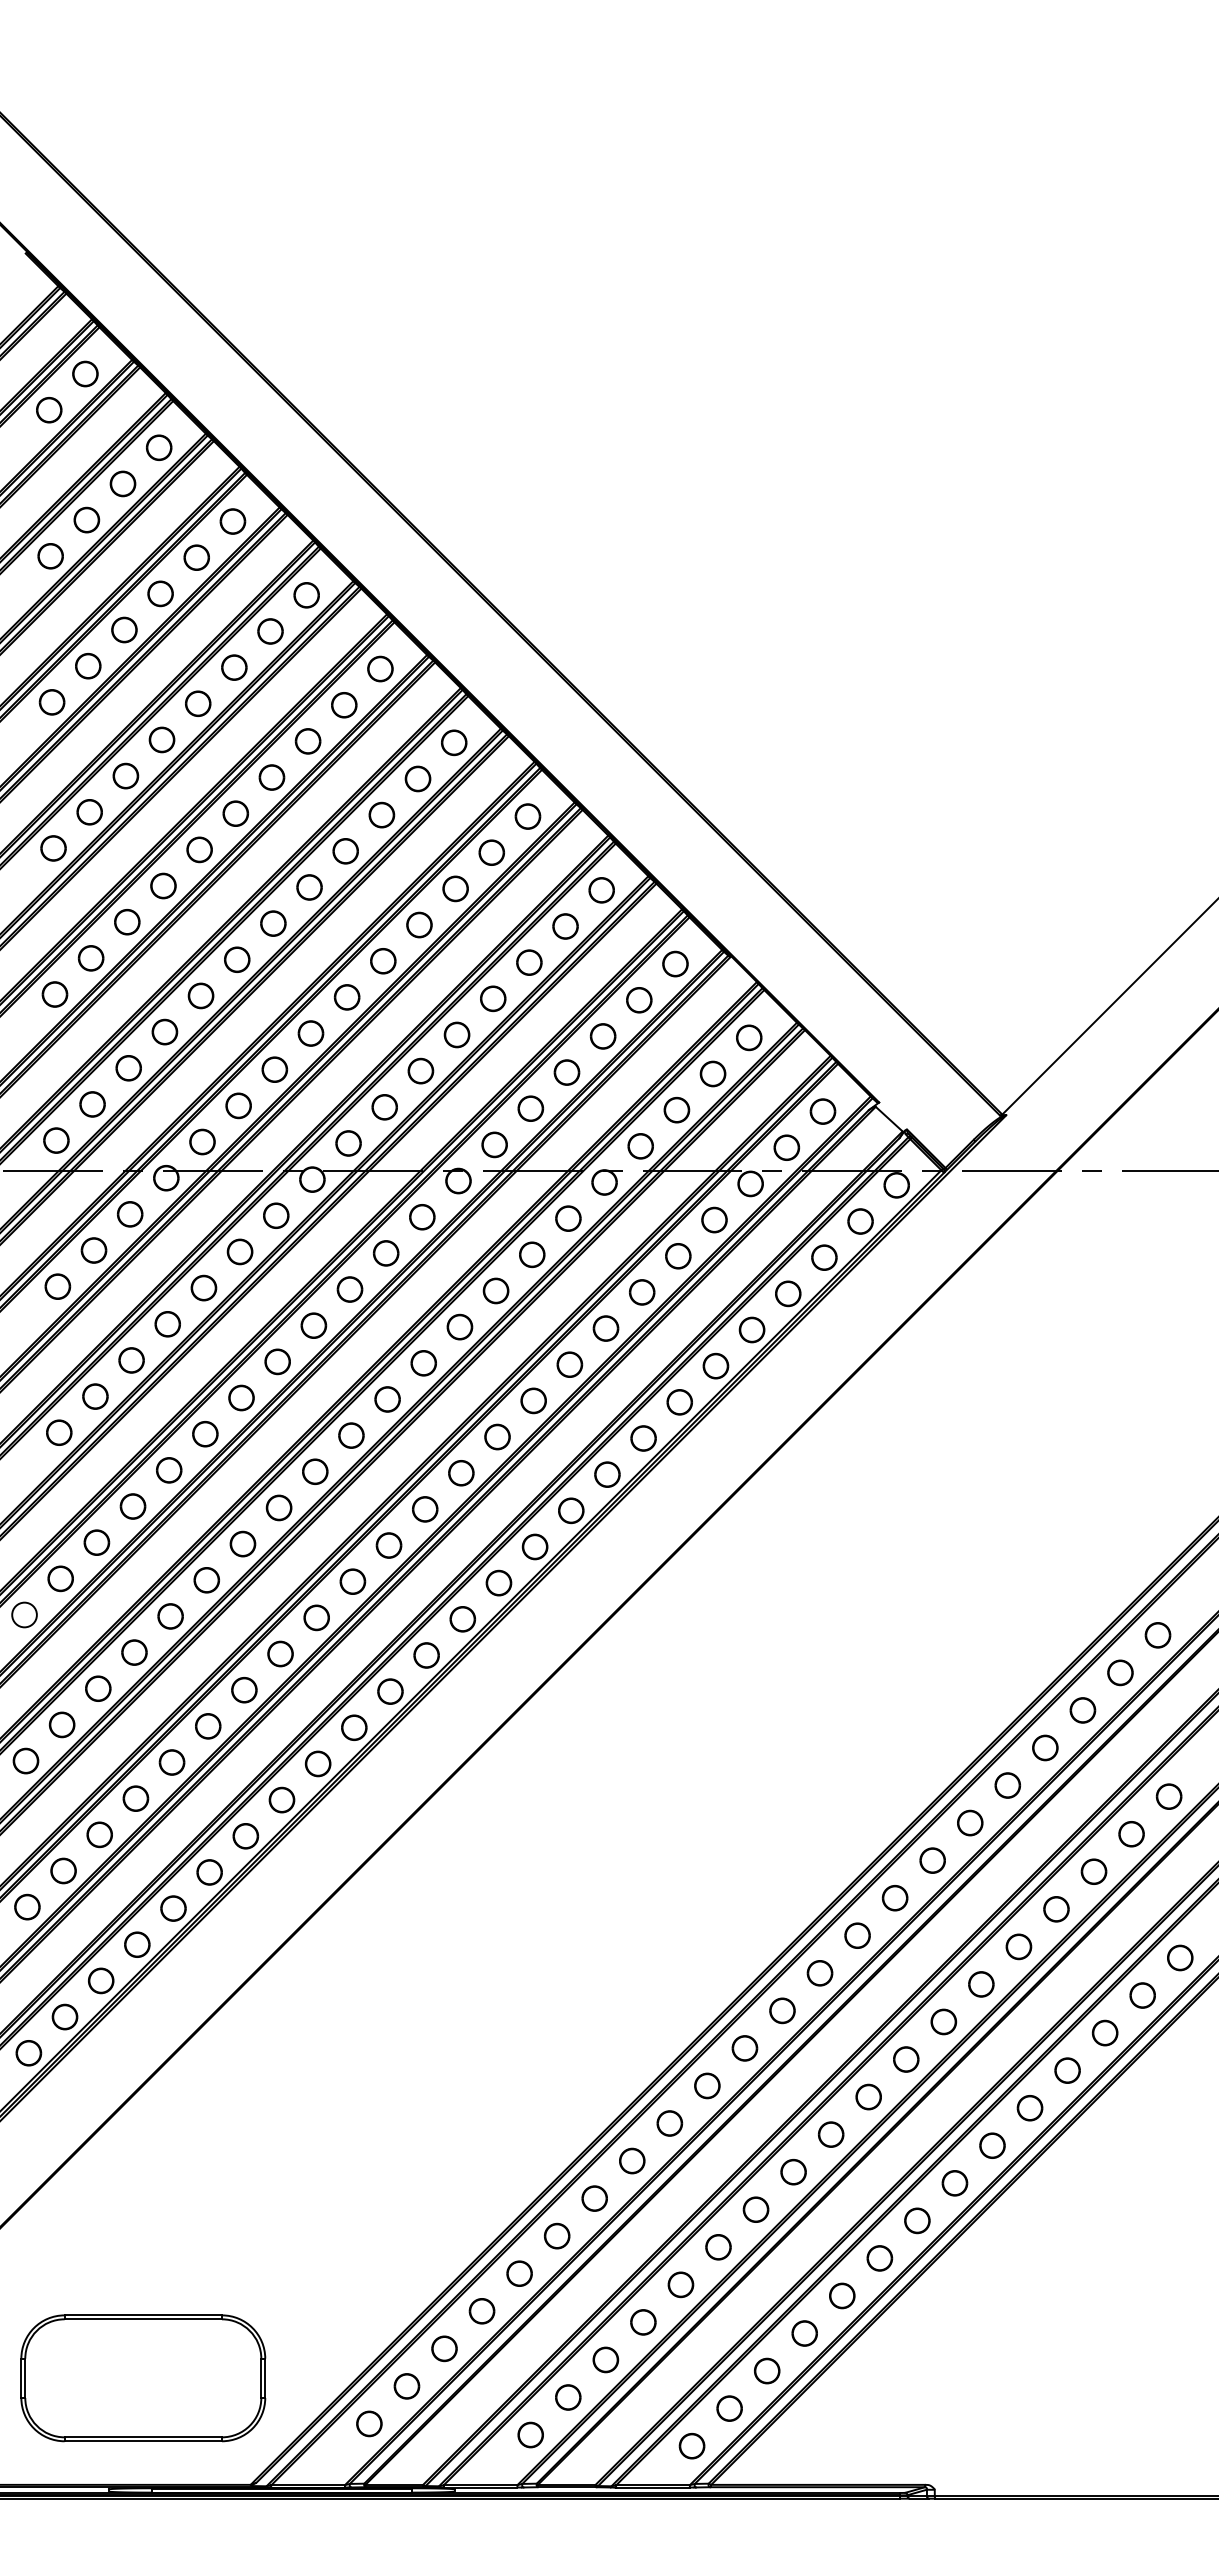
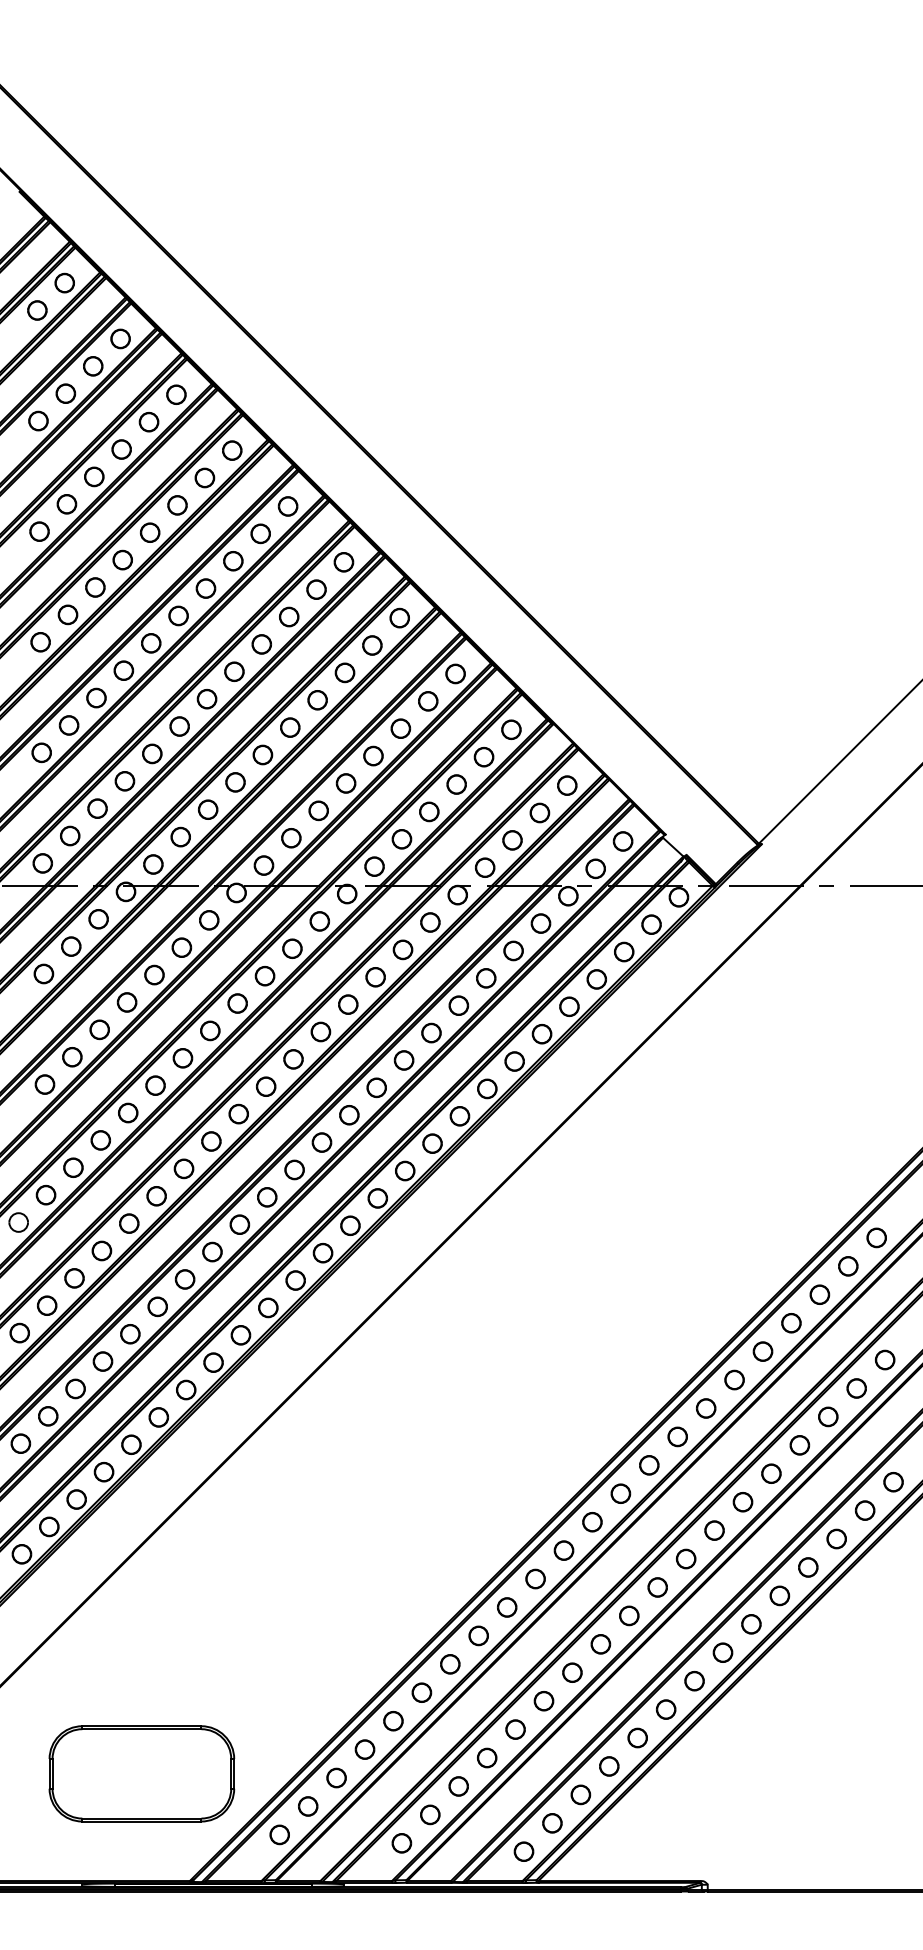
part: (143, 2378) -> (142, 1774), moved

